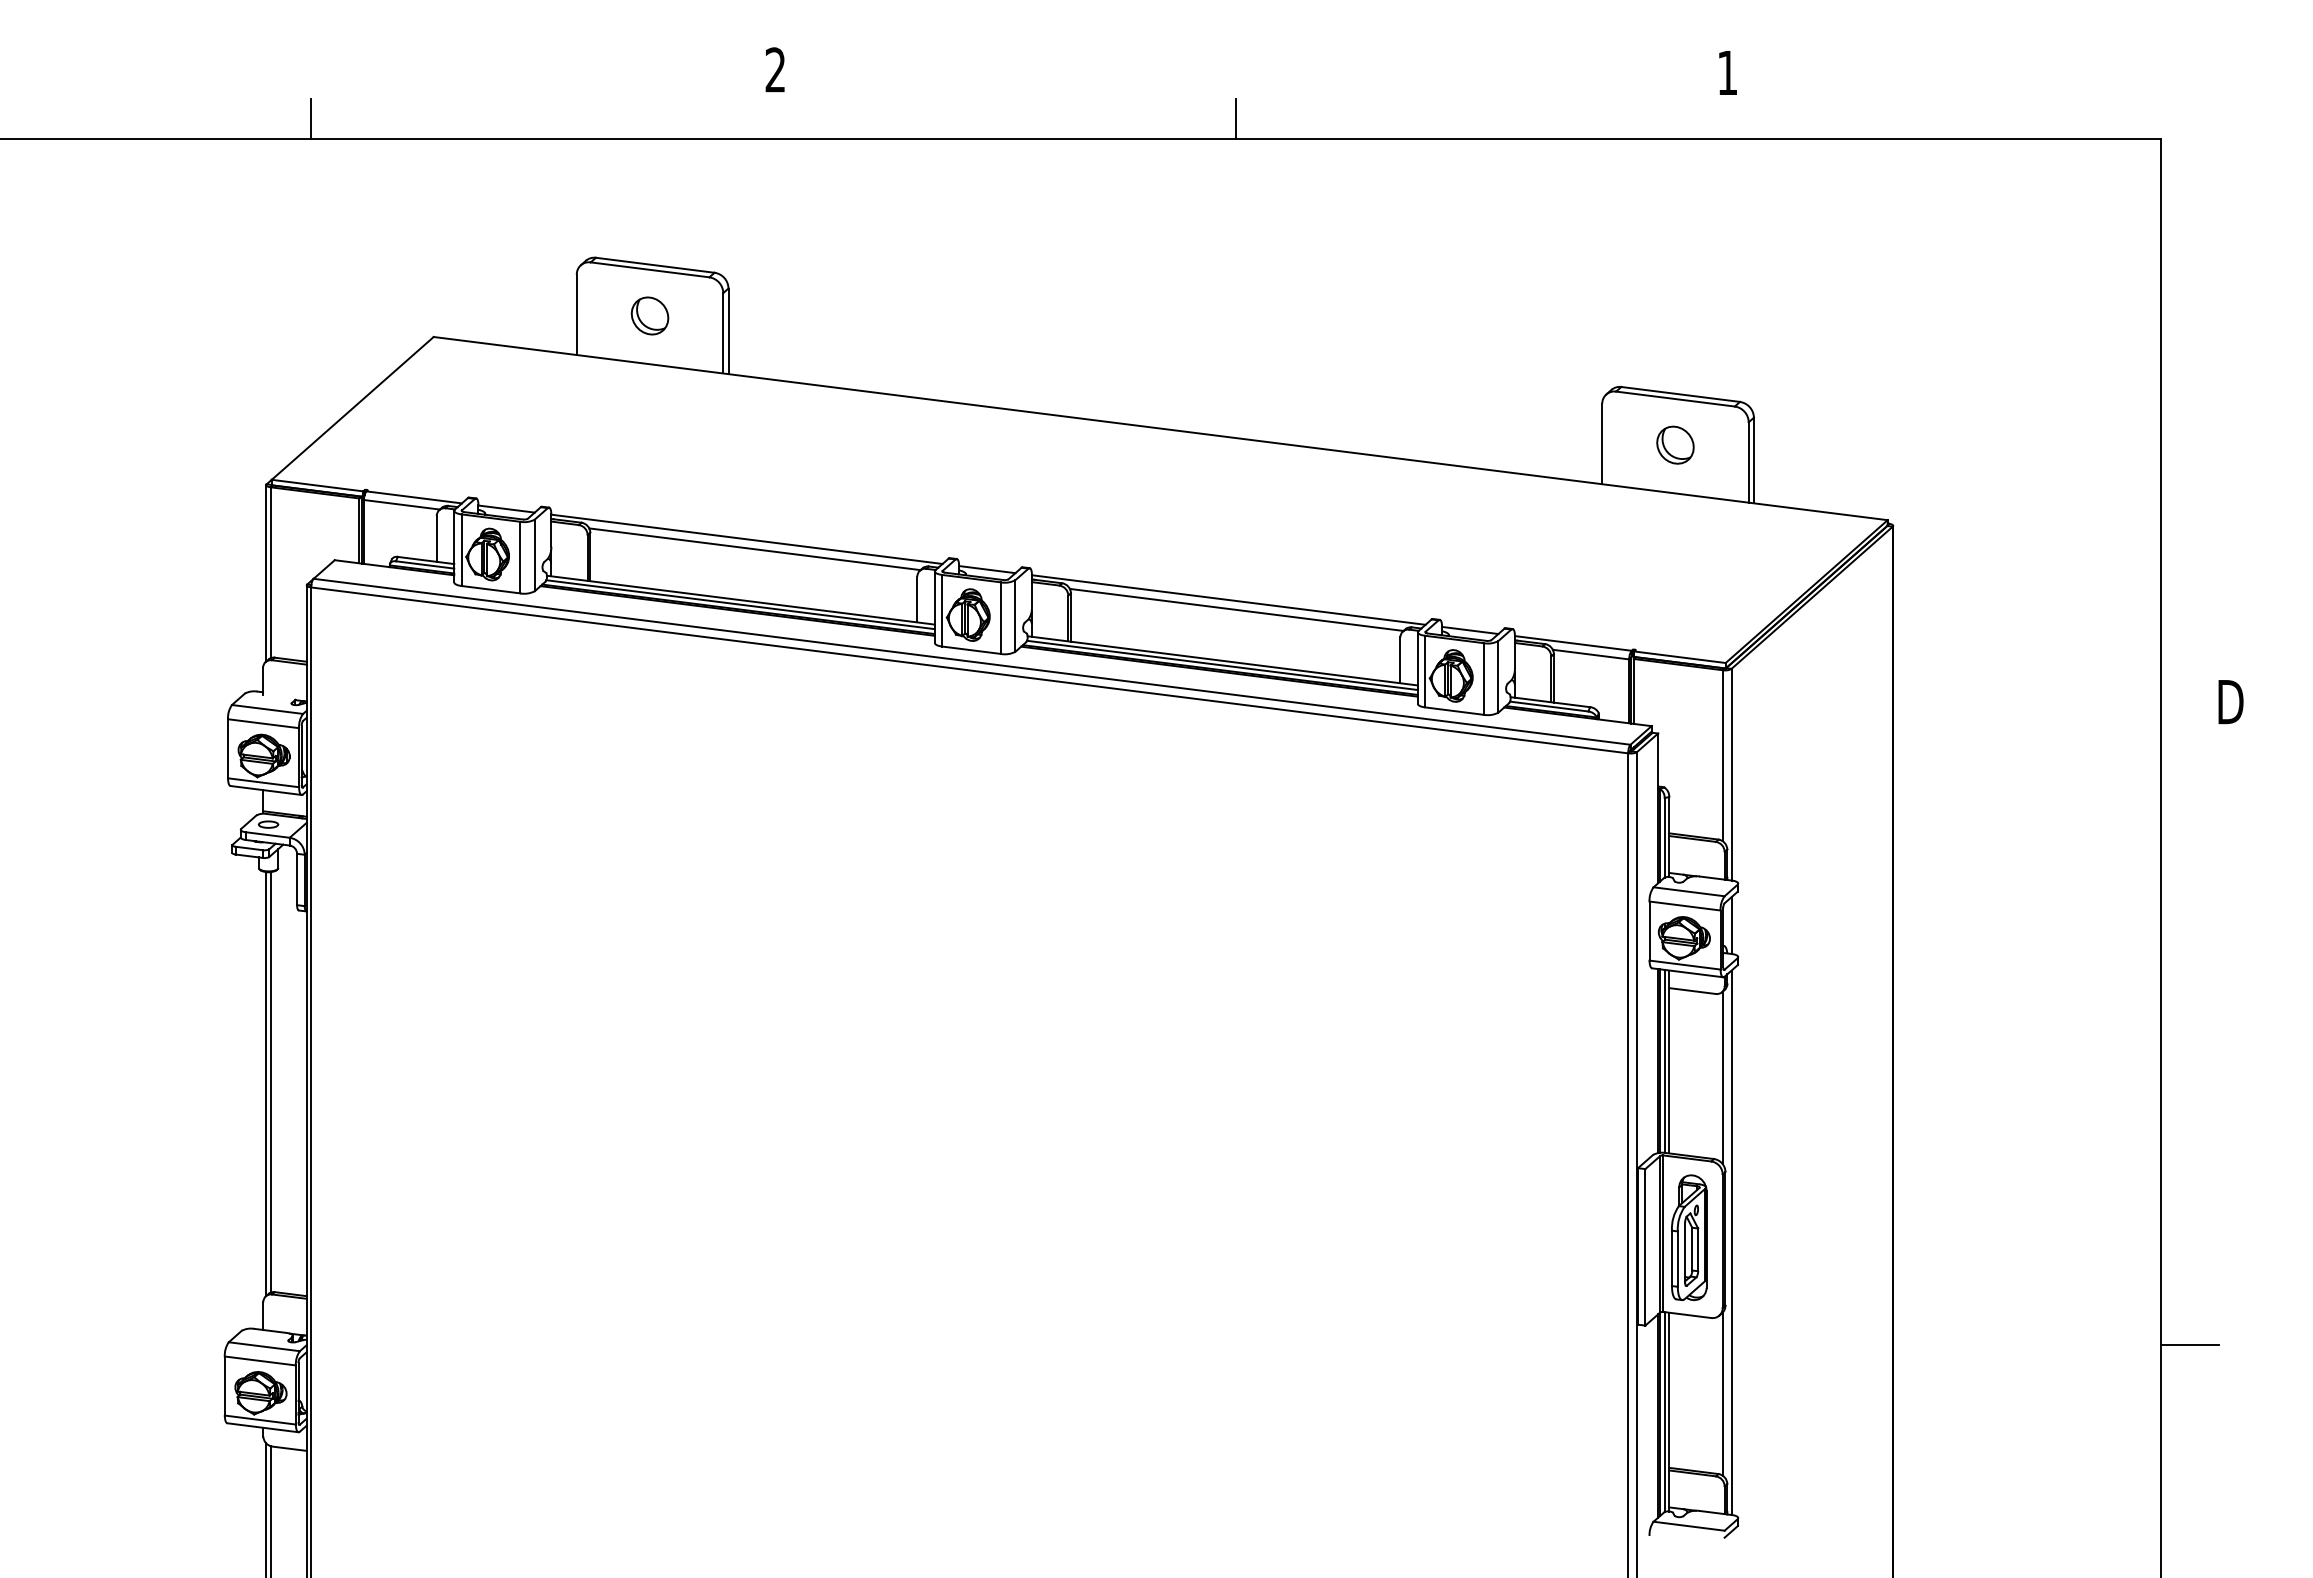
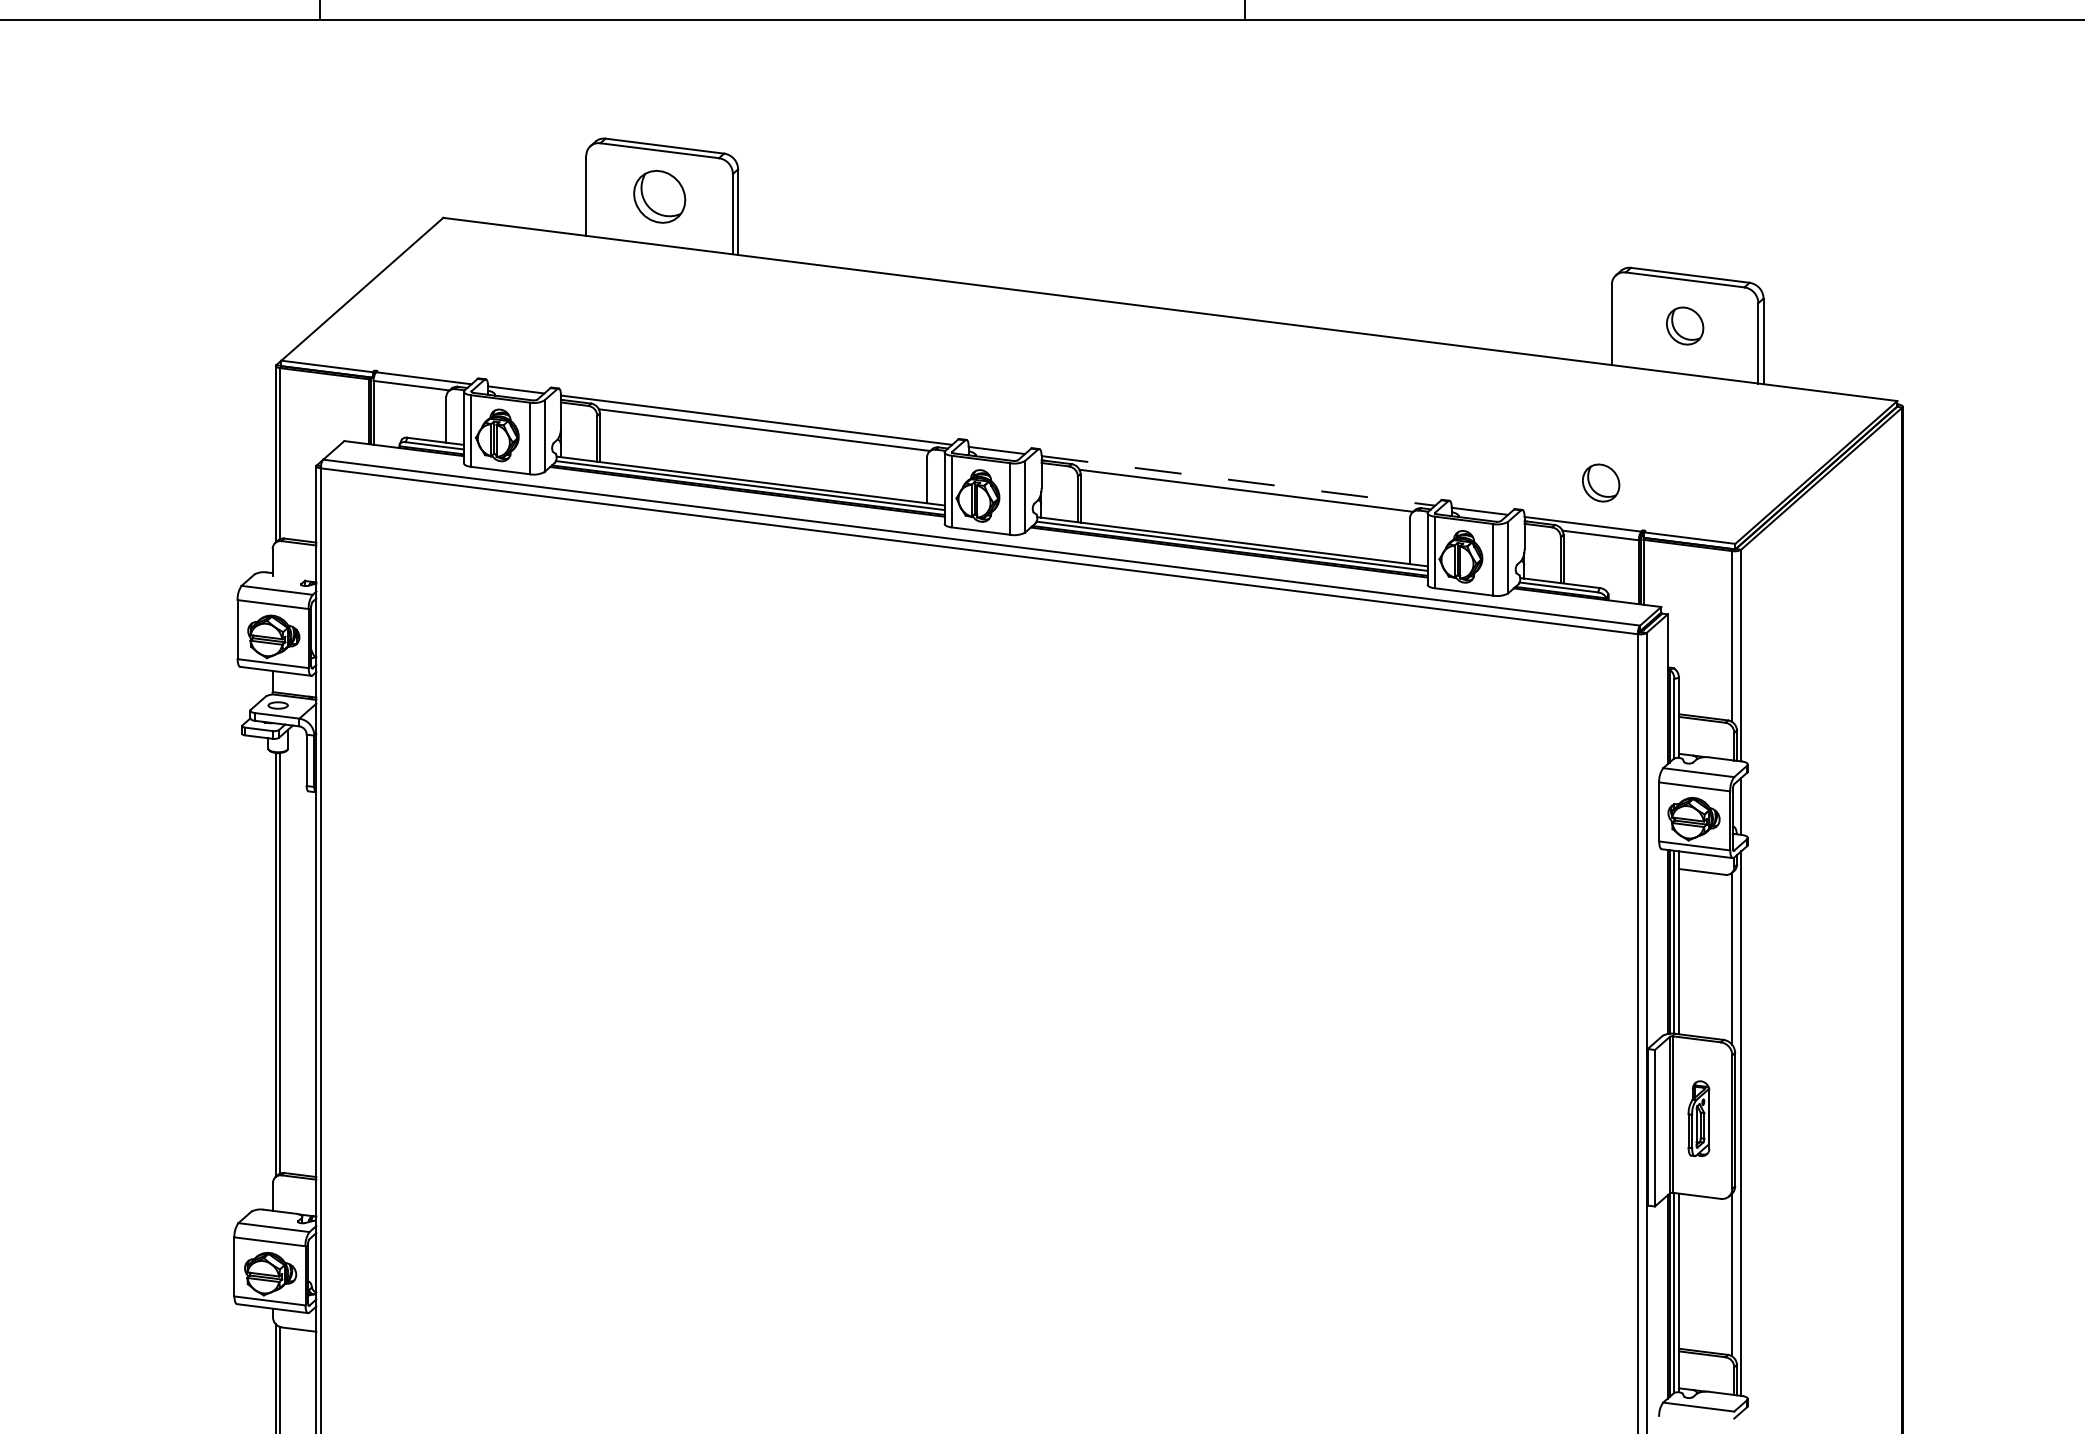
part: (649, 315) -> (659, 196), size x1.4
line: (1229, 600) -> (1239, 481), solid -> dashed
part: (1591, 601) -> (1601, 482), added
part: (1689, 1237) -> (1699, 1118), size x0.6

